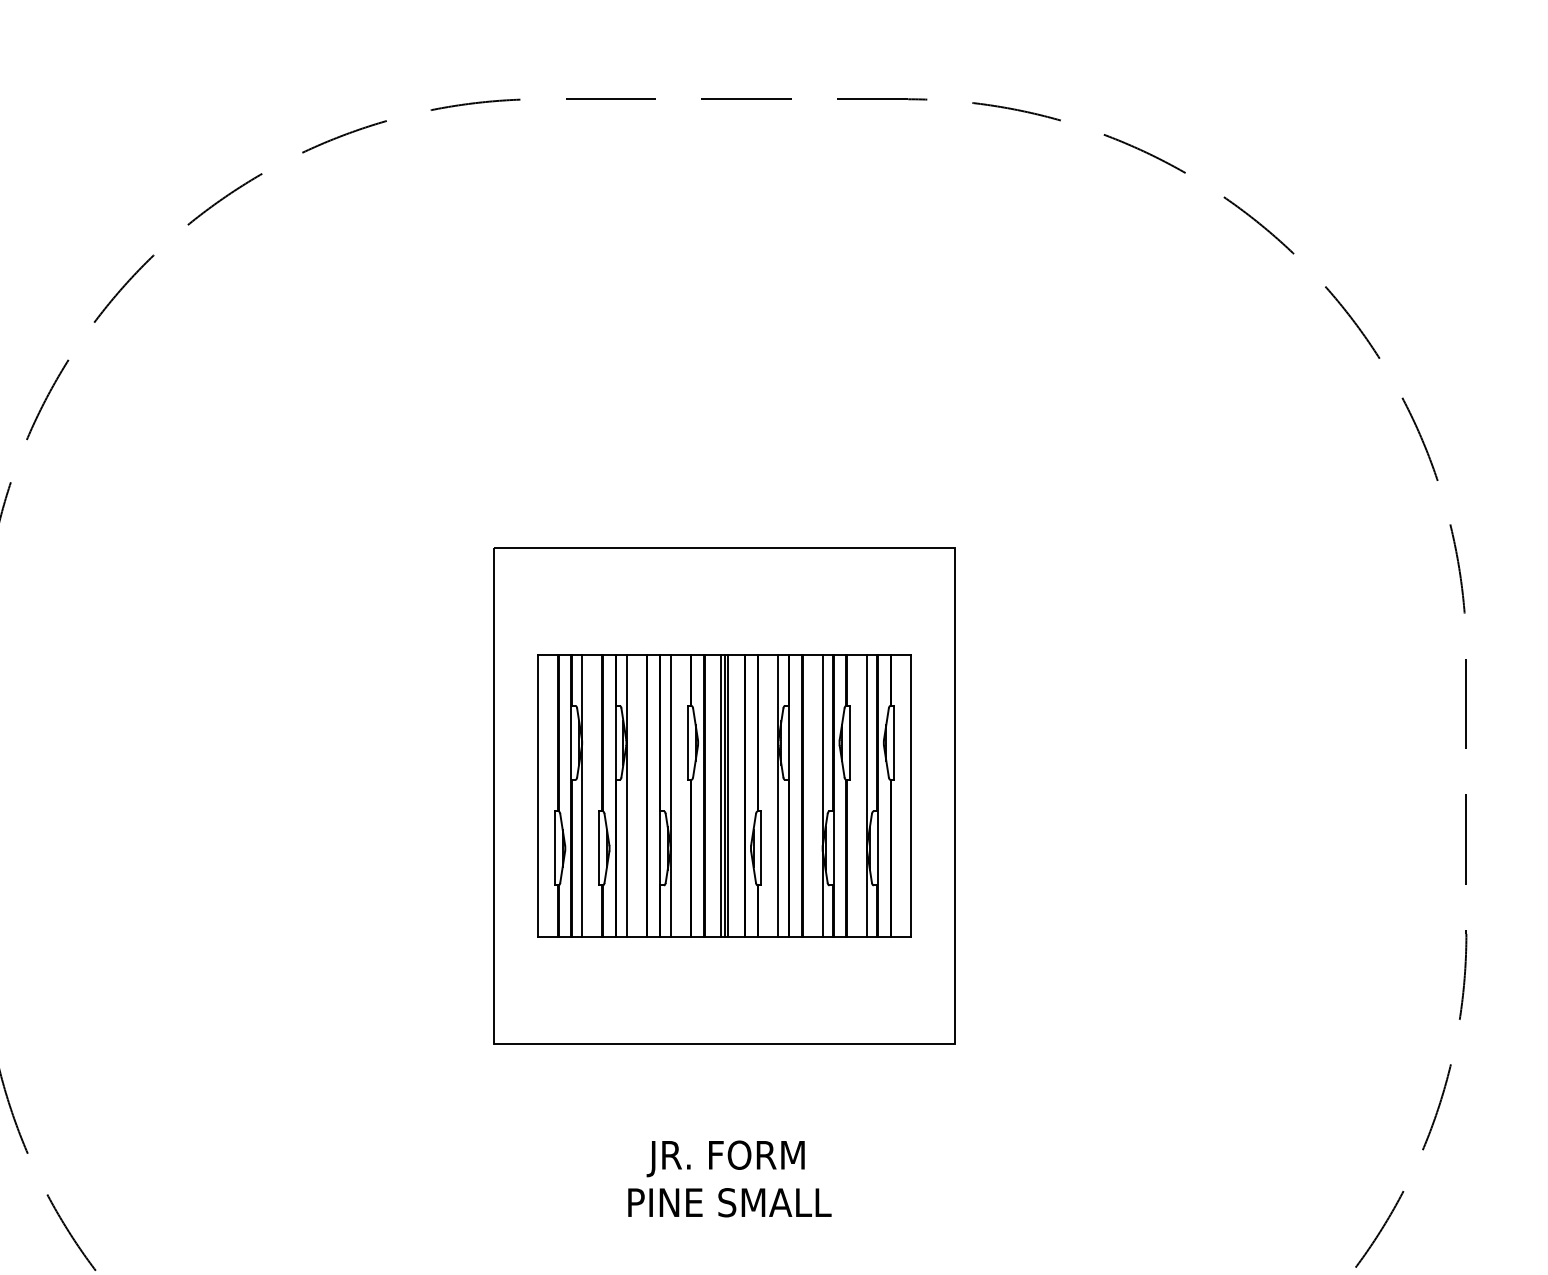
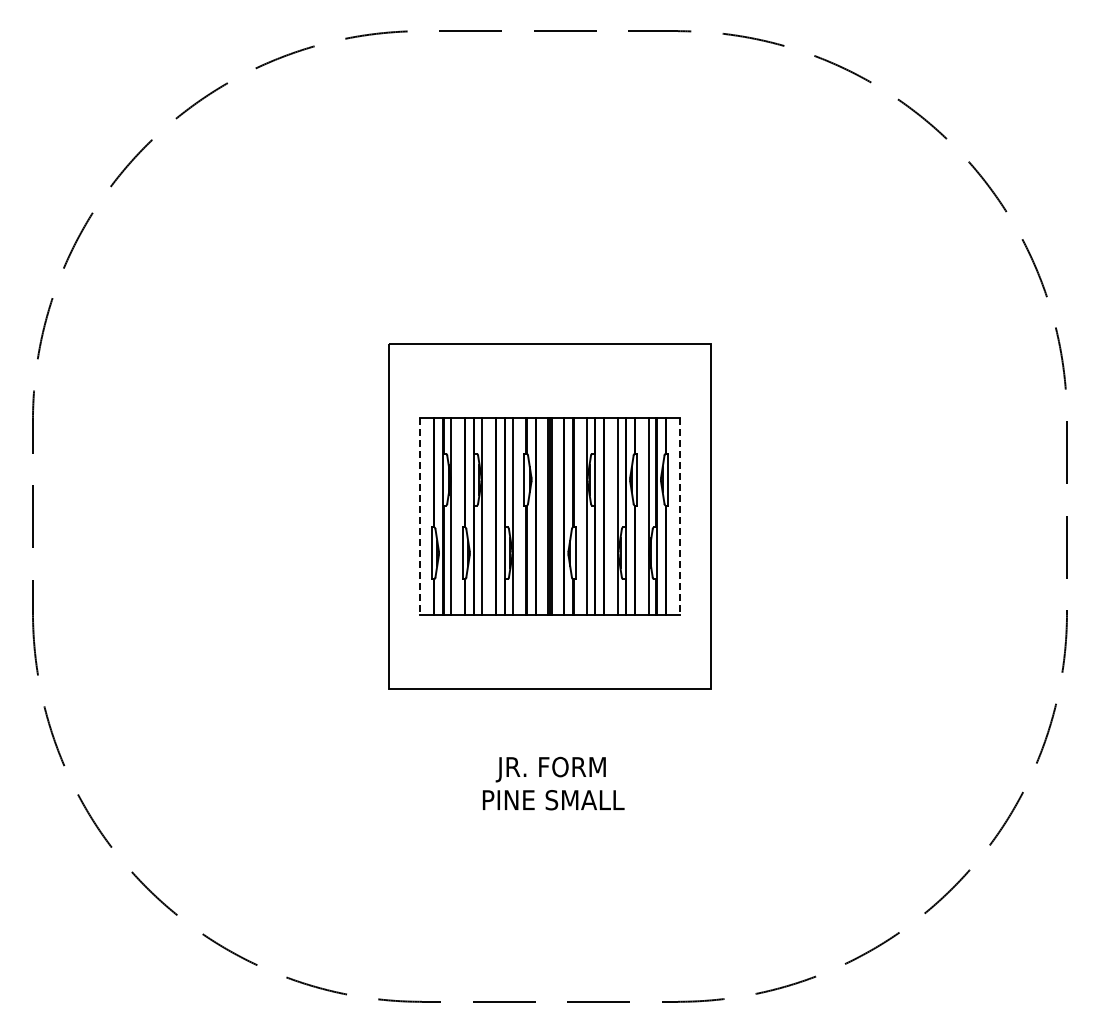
line: (538, 795) -> (420, 516), solid -> dashed
line: (910, 795) -> (679, 516), solid -> dashed

